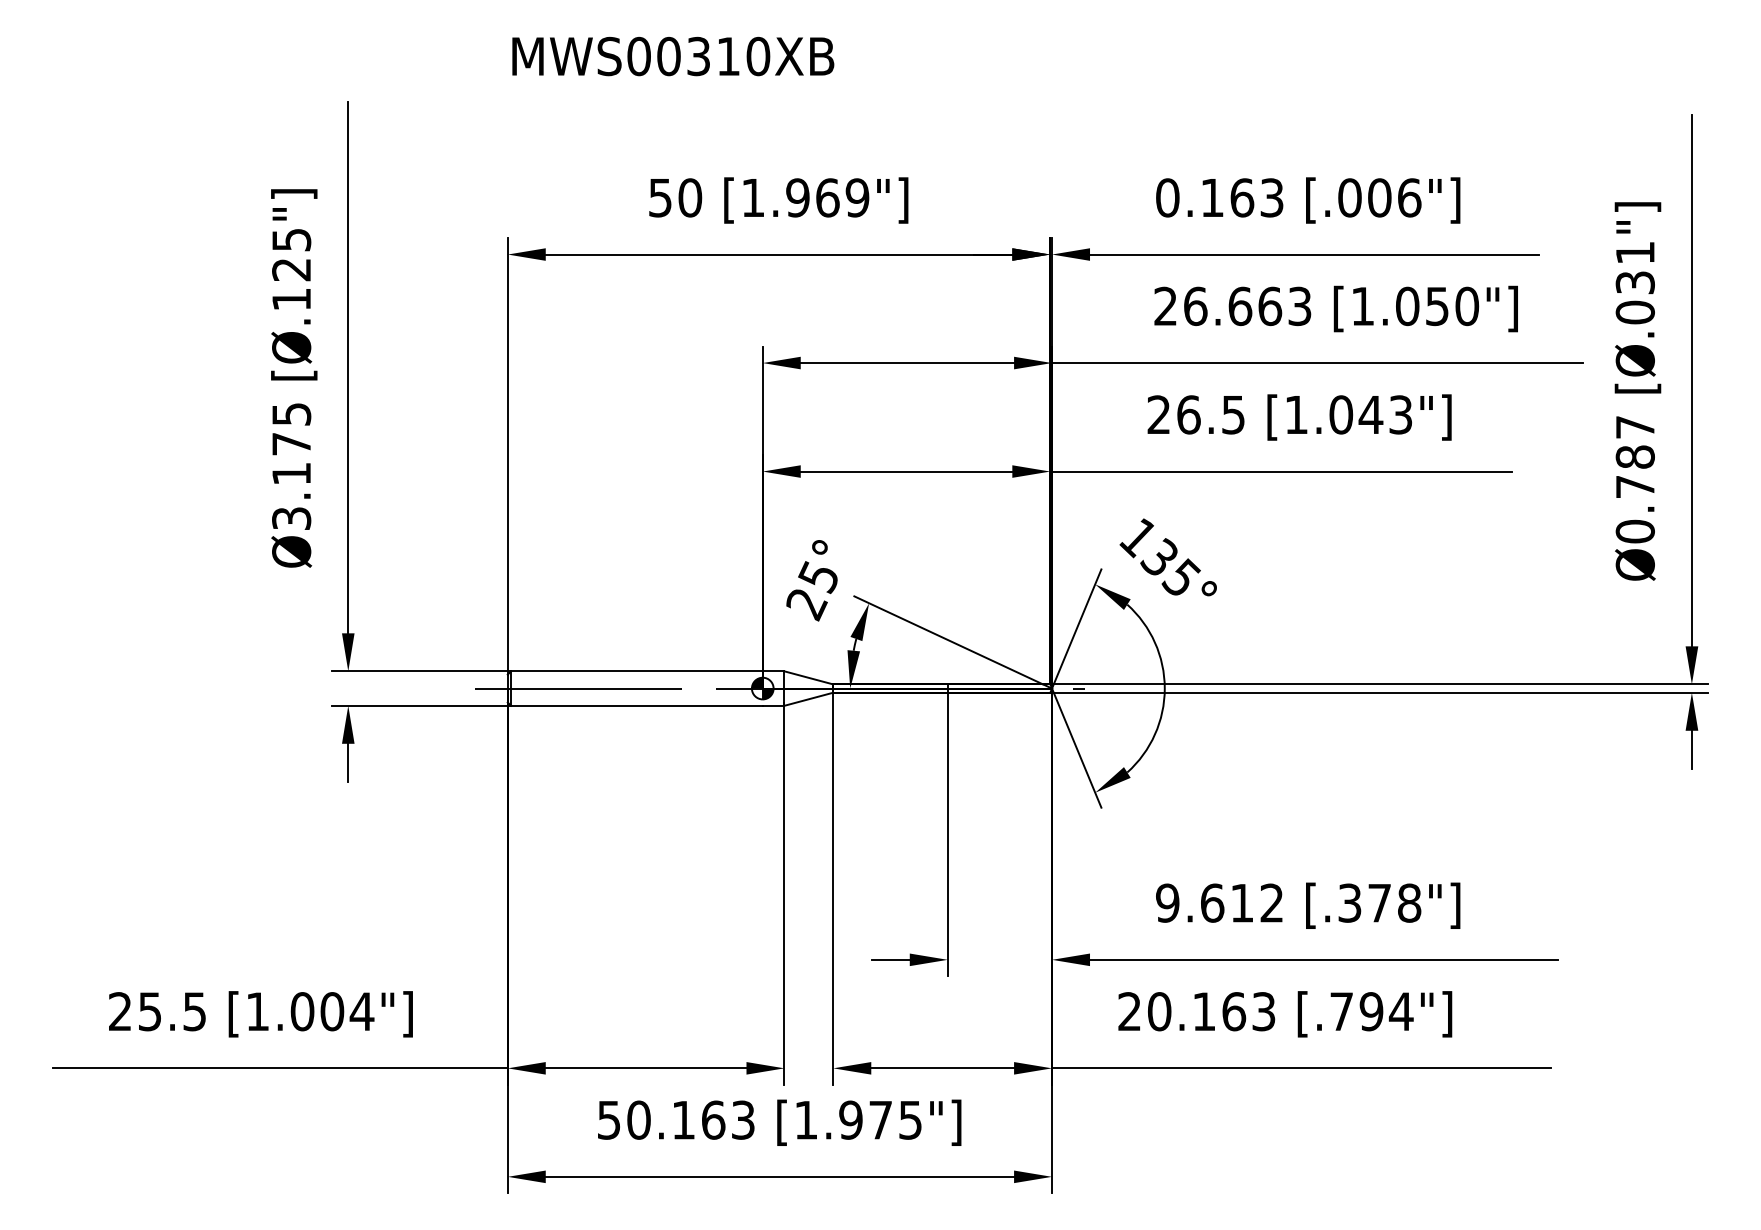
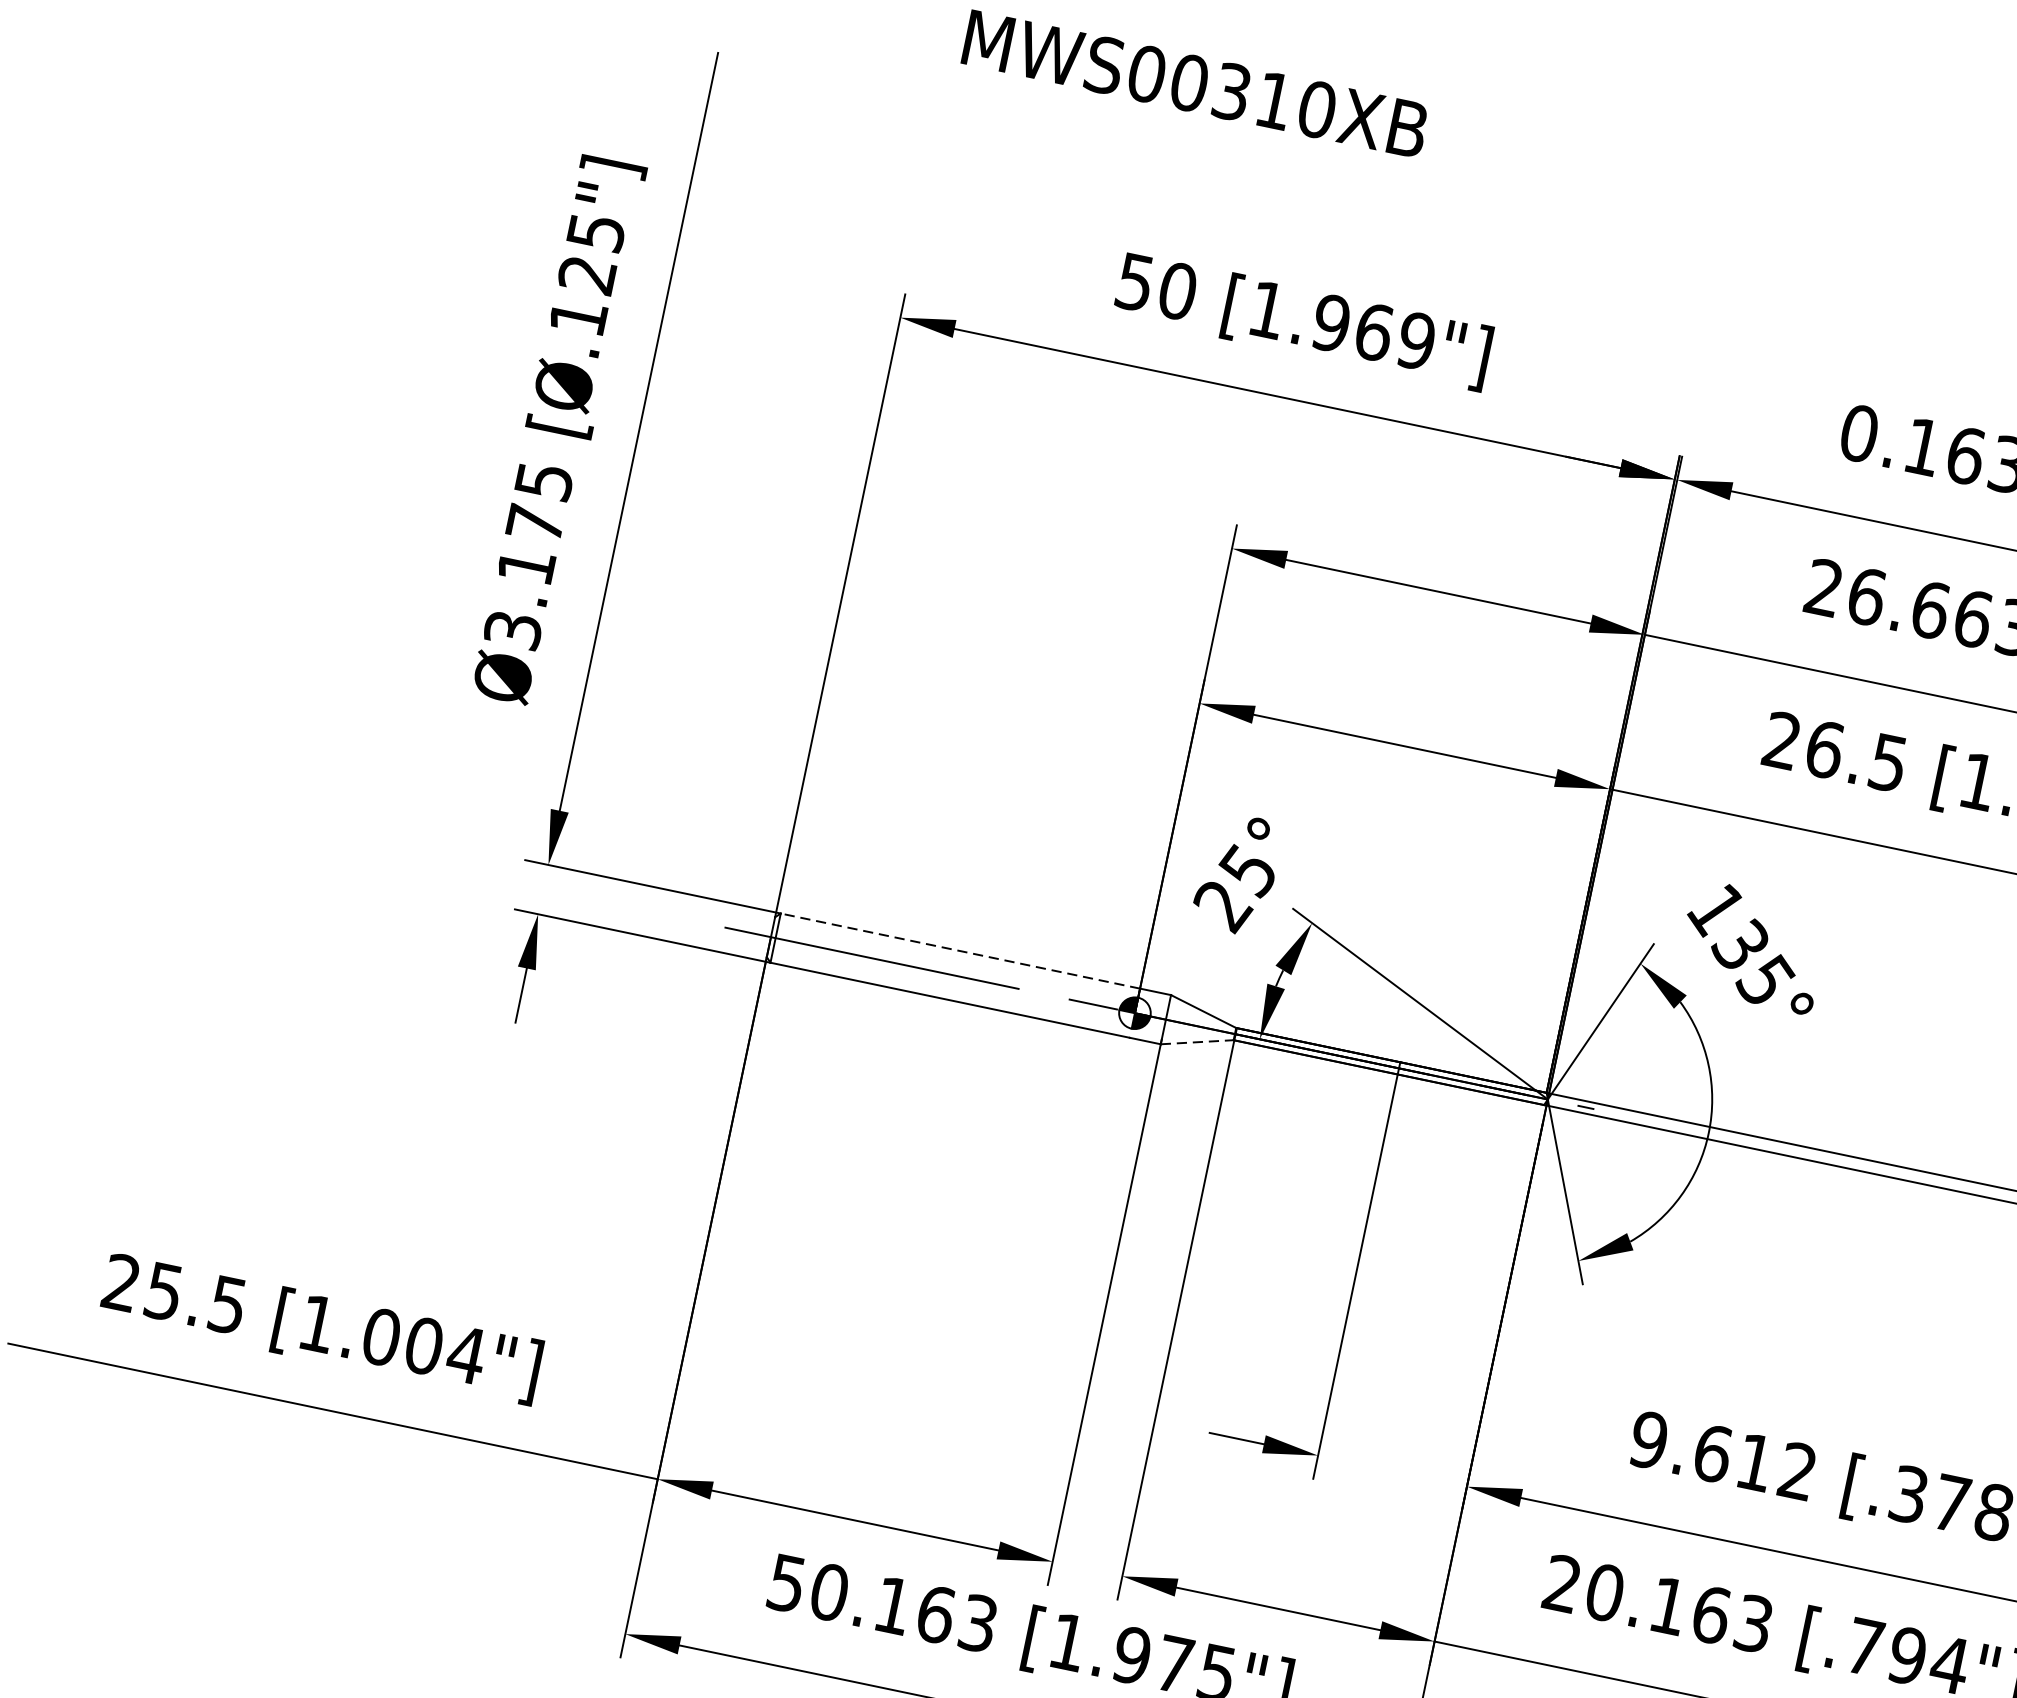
line: (636, 671) -> (959, 951), solid -> dashed
line: (809, 699) -> (1198, 1042), solid -> dashed

